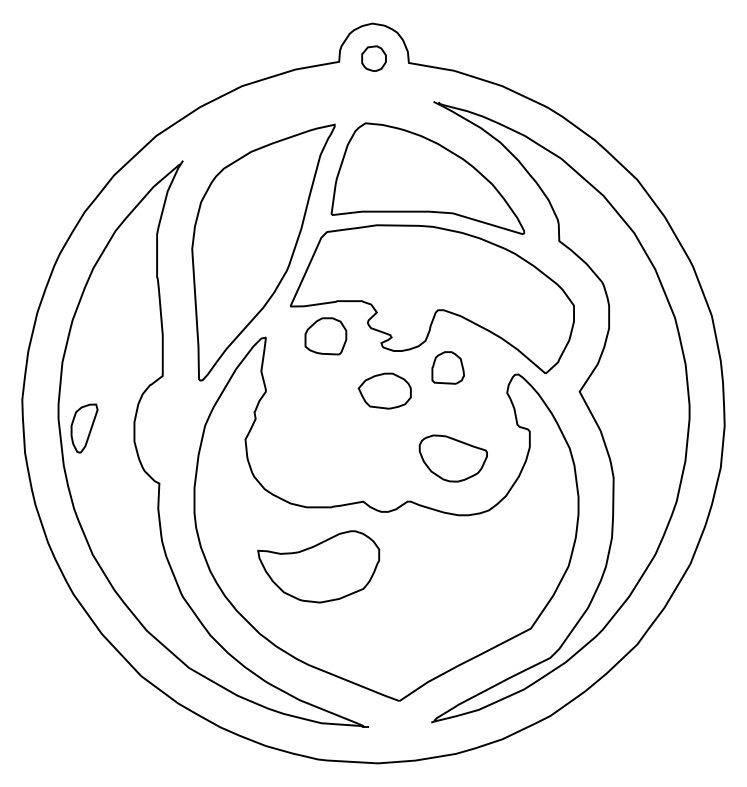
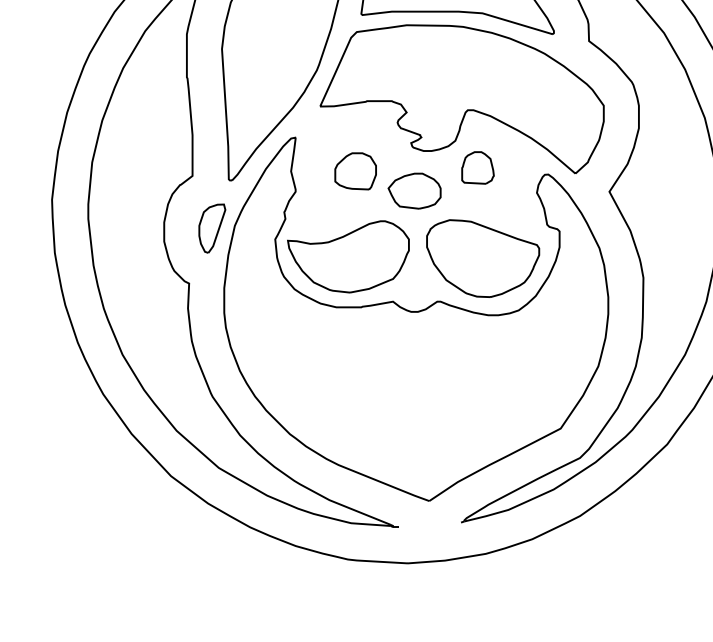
part: (325, 336) -> (355, 171), moved
part: (84, 428) -> (212, 228), moved
part: (453, 458) -> (483, 258), size x1.67
part: (318, 566) -> (348, 256), moved

